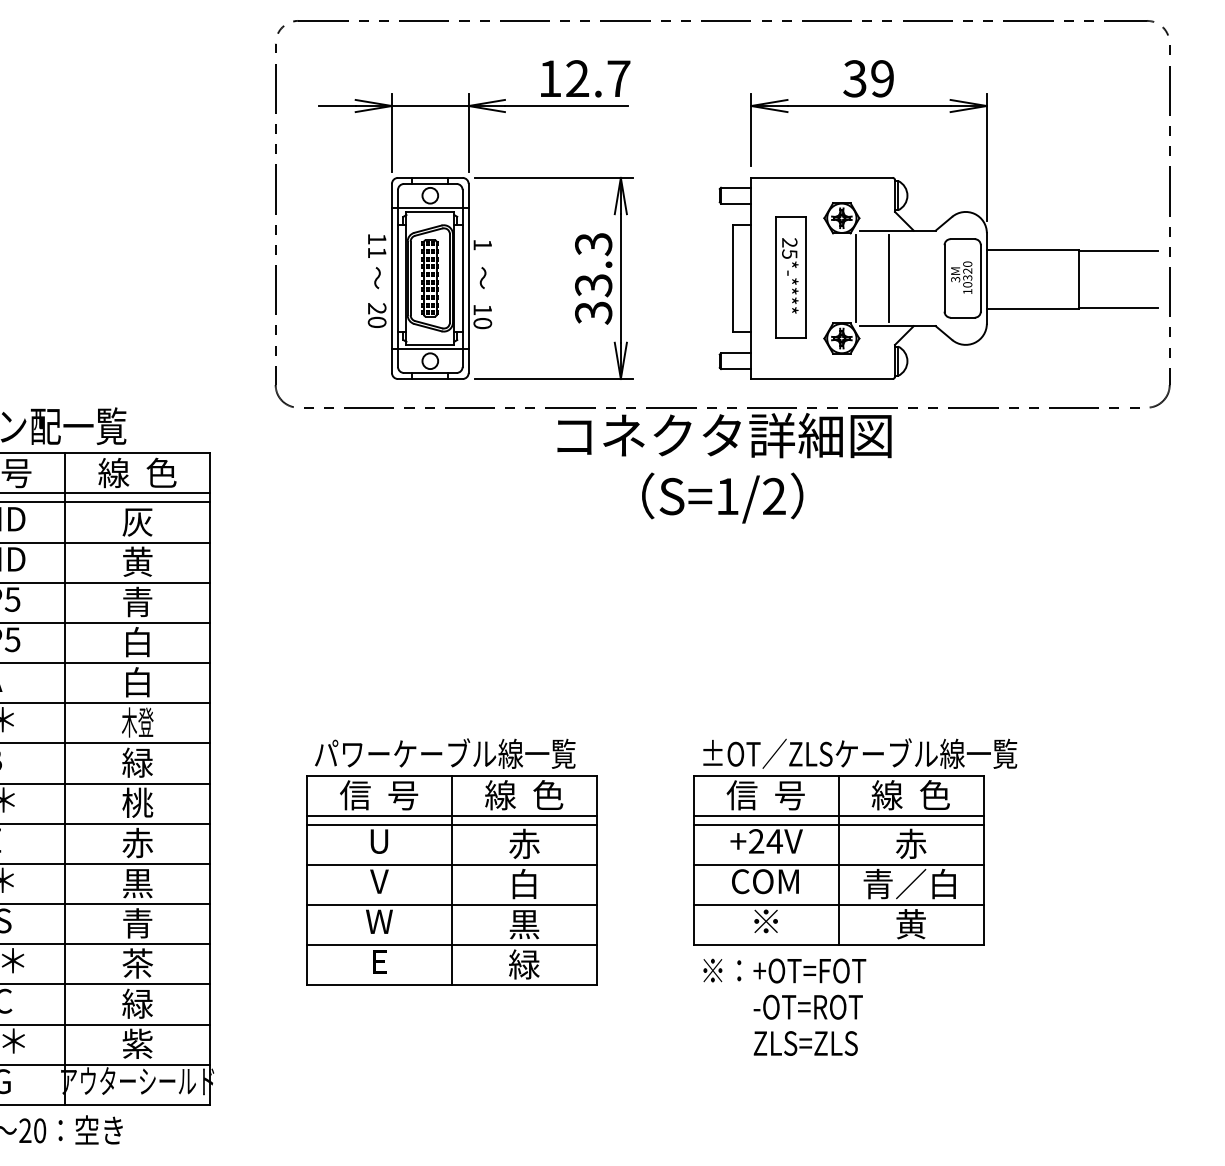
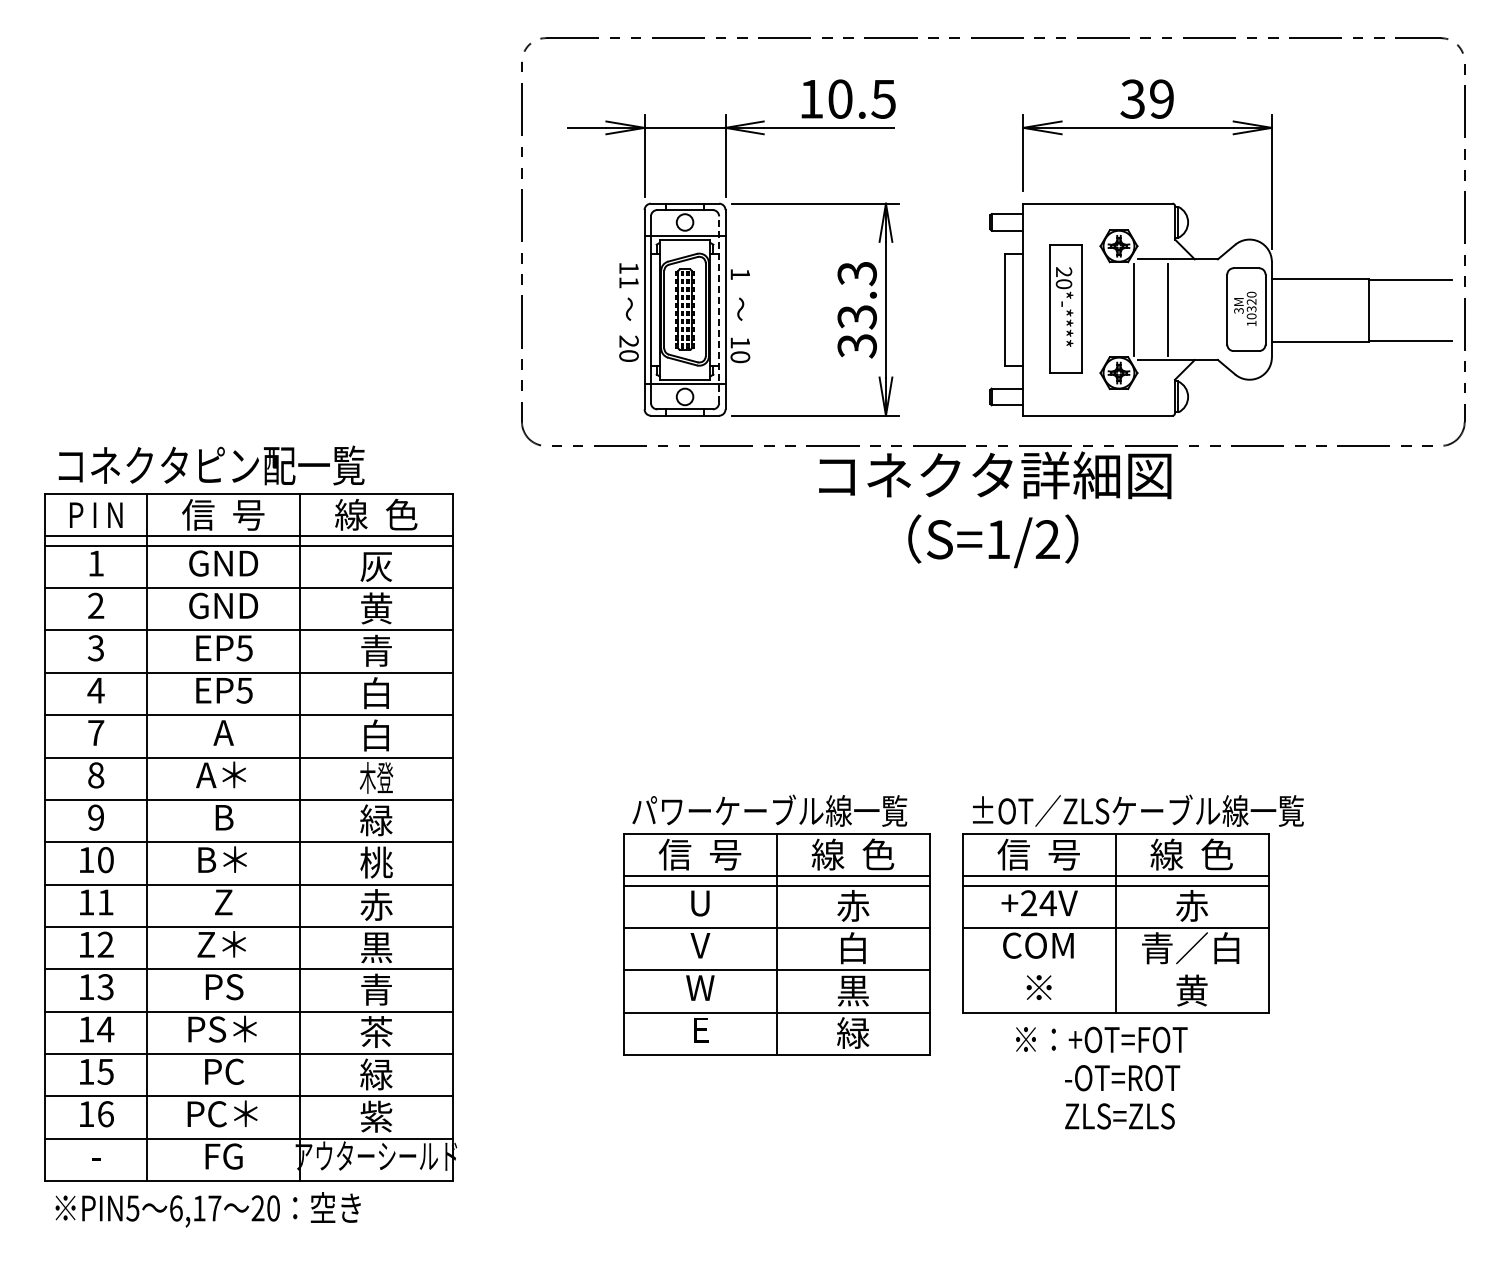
text: (597, 78) -> (861, 98), 12.7 -> 10.5
text: (790, 254) -> (1064, 284), 25*-**** -> 20*-****
line: (462, 278) -> (719, 309), solid -> dashed
part: (451, 861) -> (776, 924), moved
line: (838, 905) -> (1115, 970), removed
text: (784, 970) -> (1101, 1039), moved
text: (808, 1007) -> (1122, 1078), moved
text: (805, 1043) -> (1119, 1116), moved

